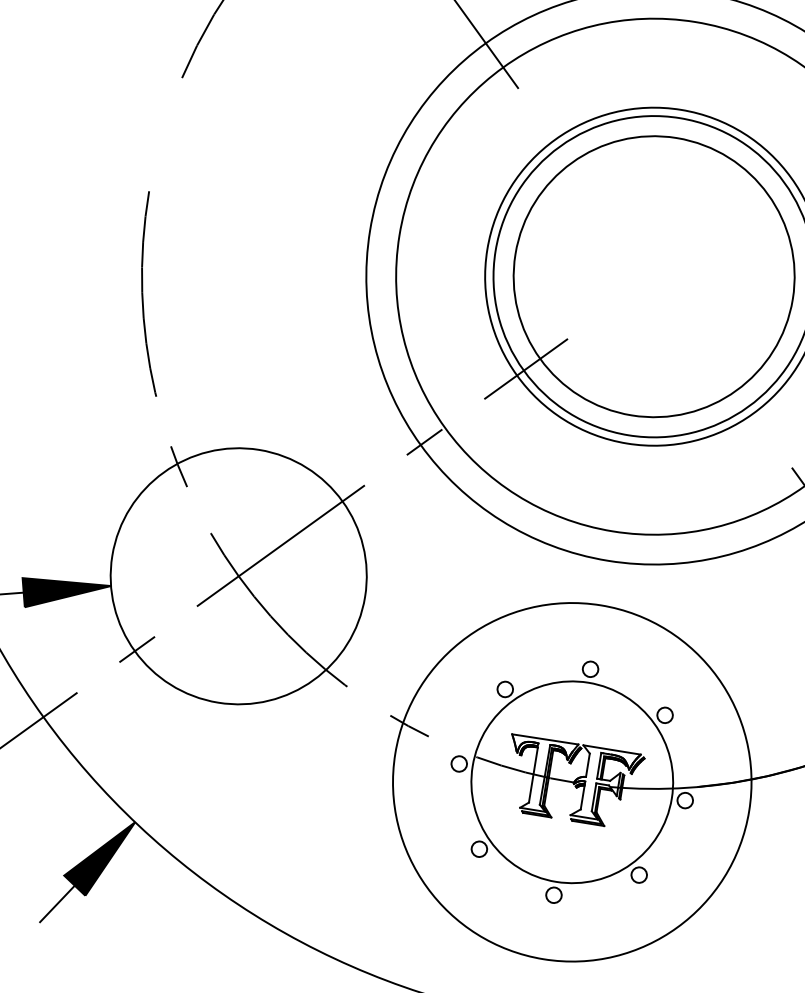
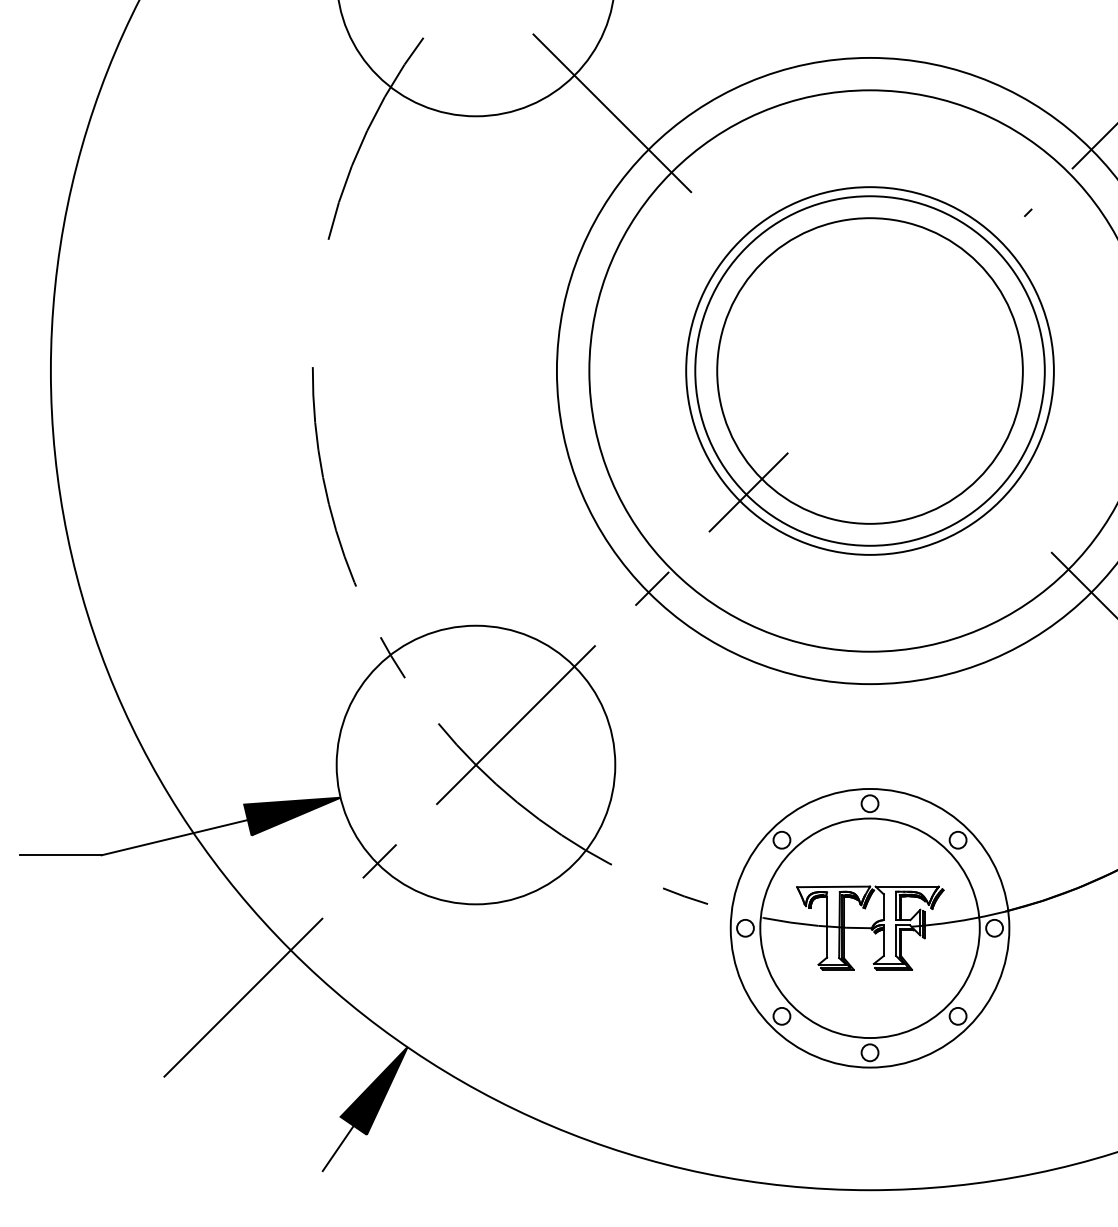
circle: (571, 781) -> (869, 927), size x0.71

